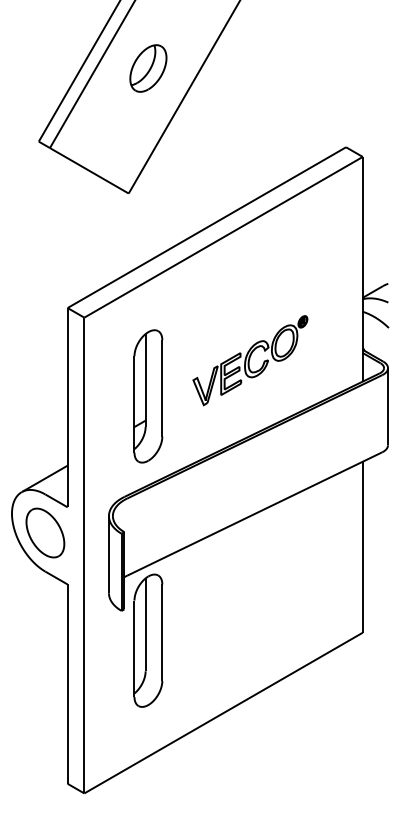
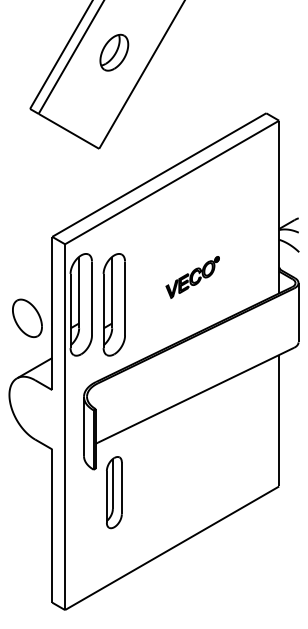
part: (250, 360) -> (192, 277), size x0.6
part: (105, 396) -> (81, 304), added
part: (45, 532) -> (27, 317), moved
part: (148, 640) -> (114, 492), size x0.7

